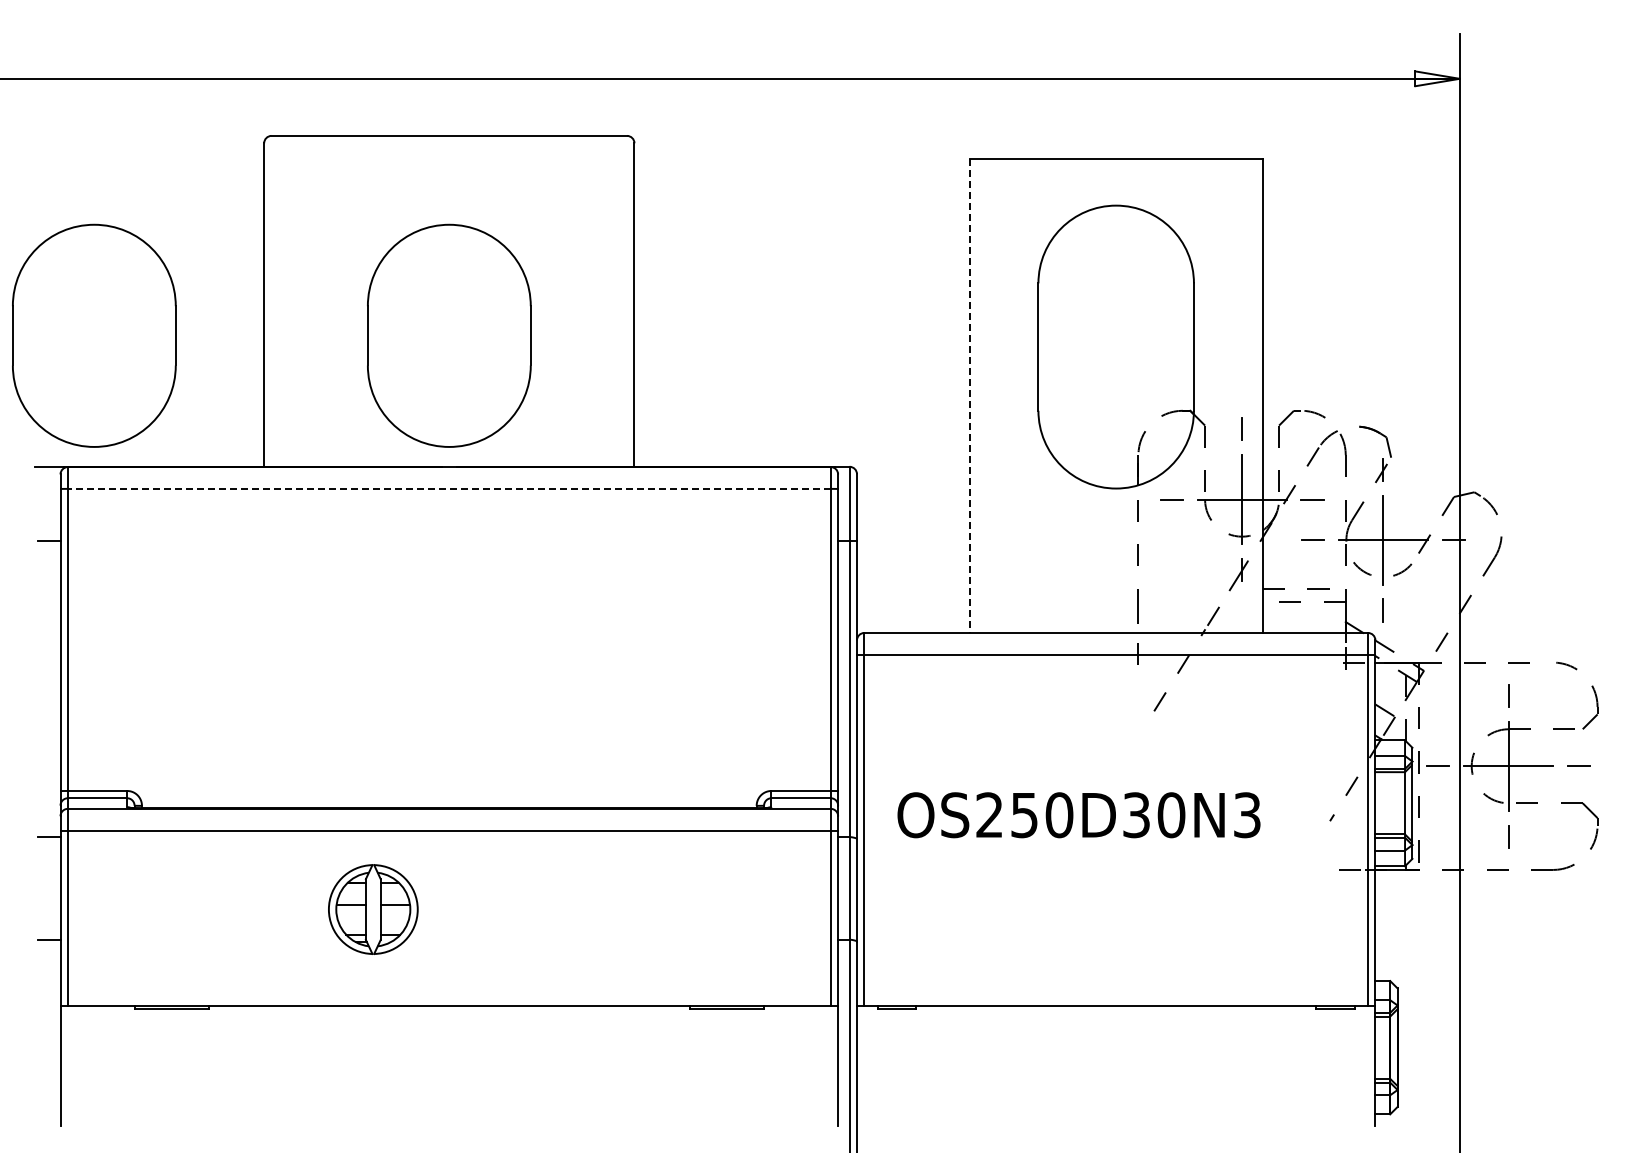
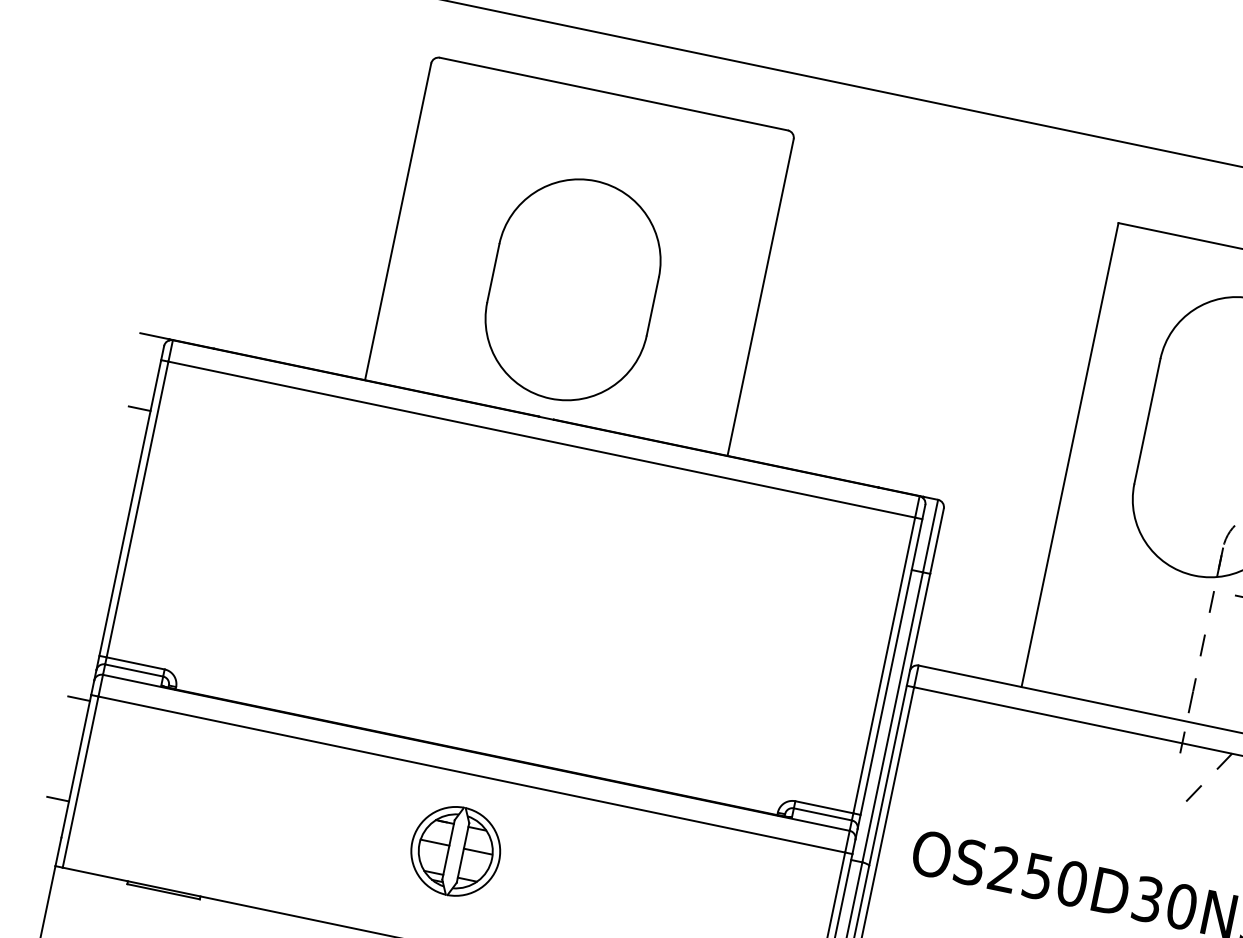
part: (94, 335) -> (225, 216), removed
line: (969, 395) -> (1070, 454), dashed -> solid
line: (448, 488) -> (541, 439), dashed -> solid
part: (373, 909) -> (455, 851), moved

